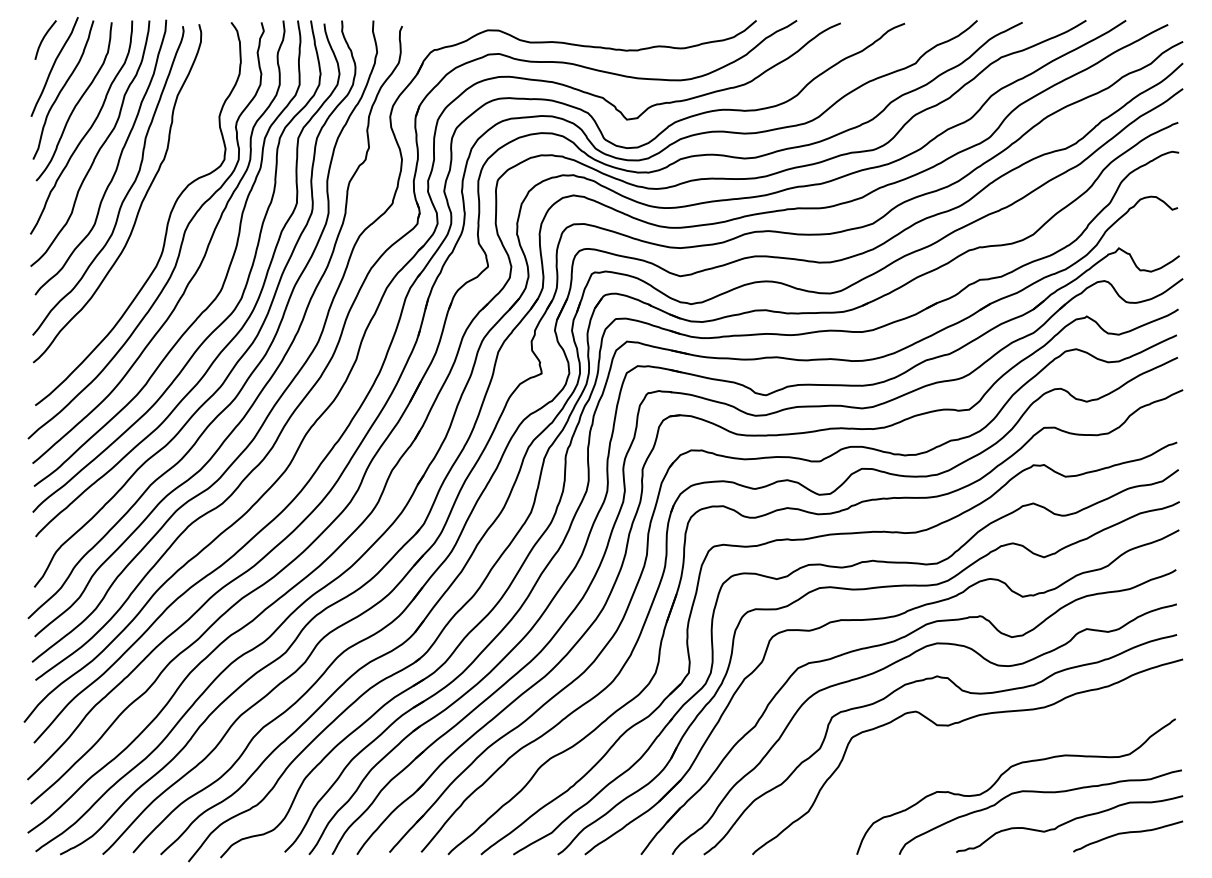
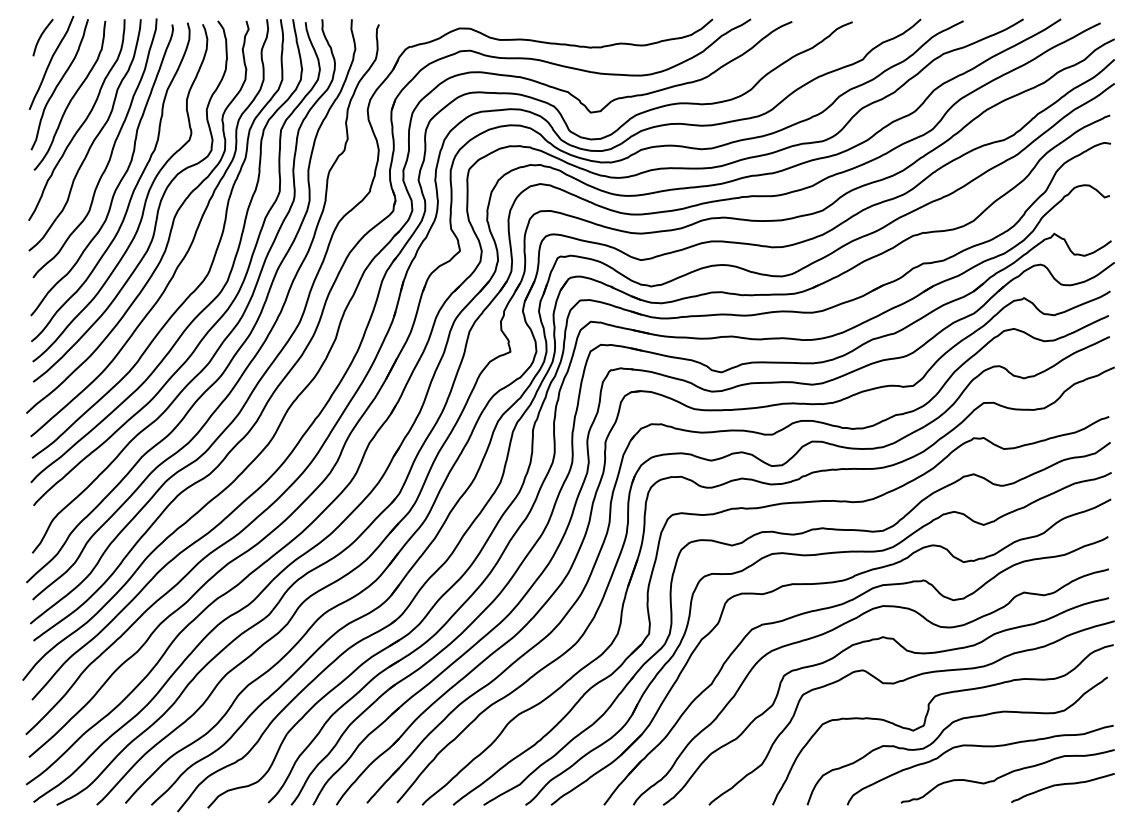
curve: (153, 213) -> (144, 201), added
curve: (982, 767) -> (925, 723), added

